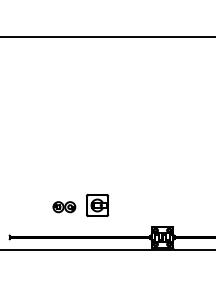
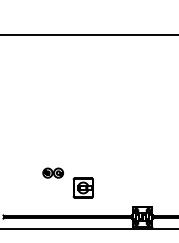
part: (64, 207) -> (53, 173), moved

